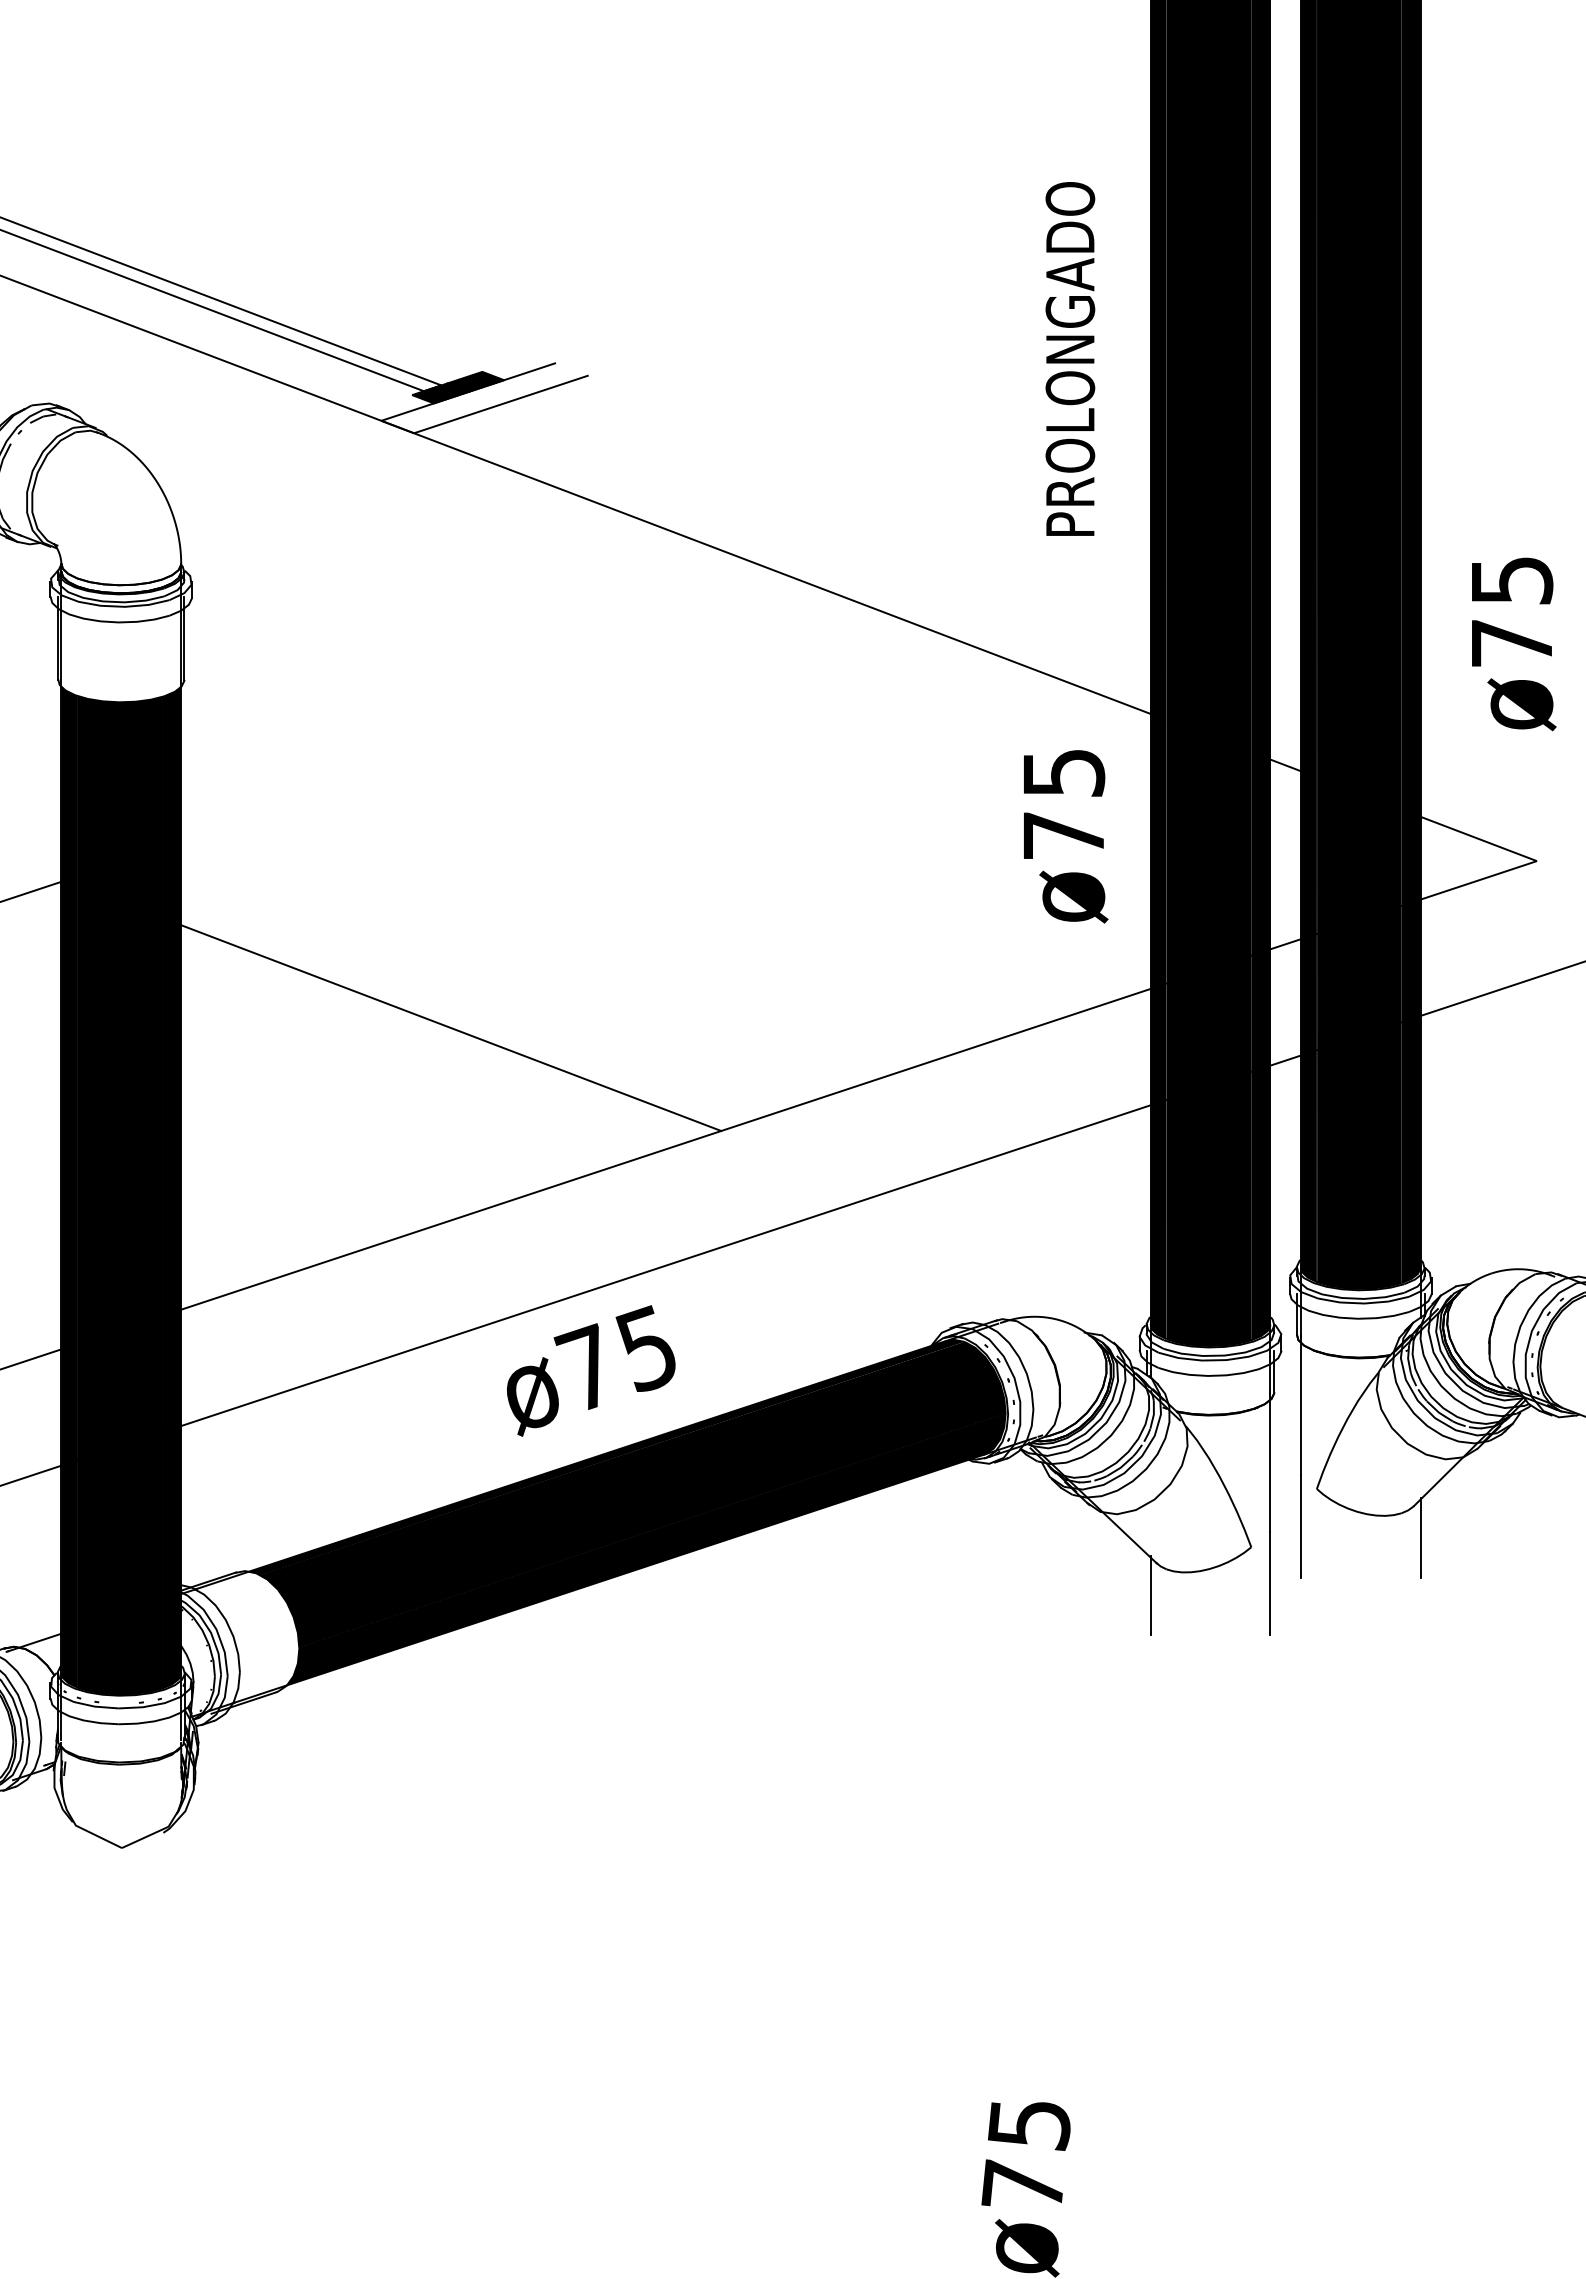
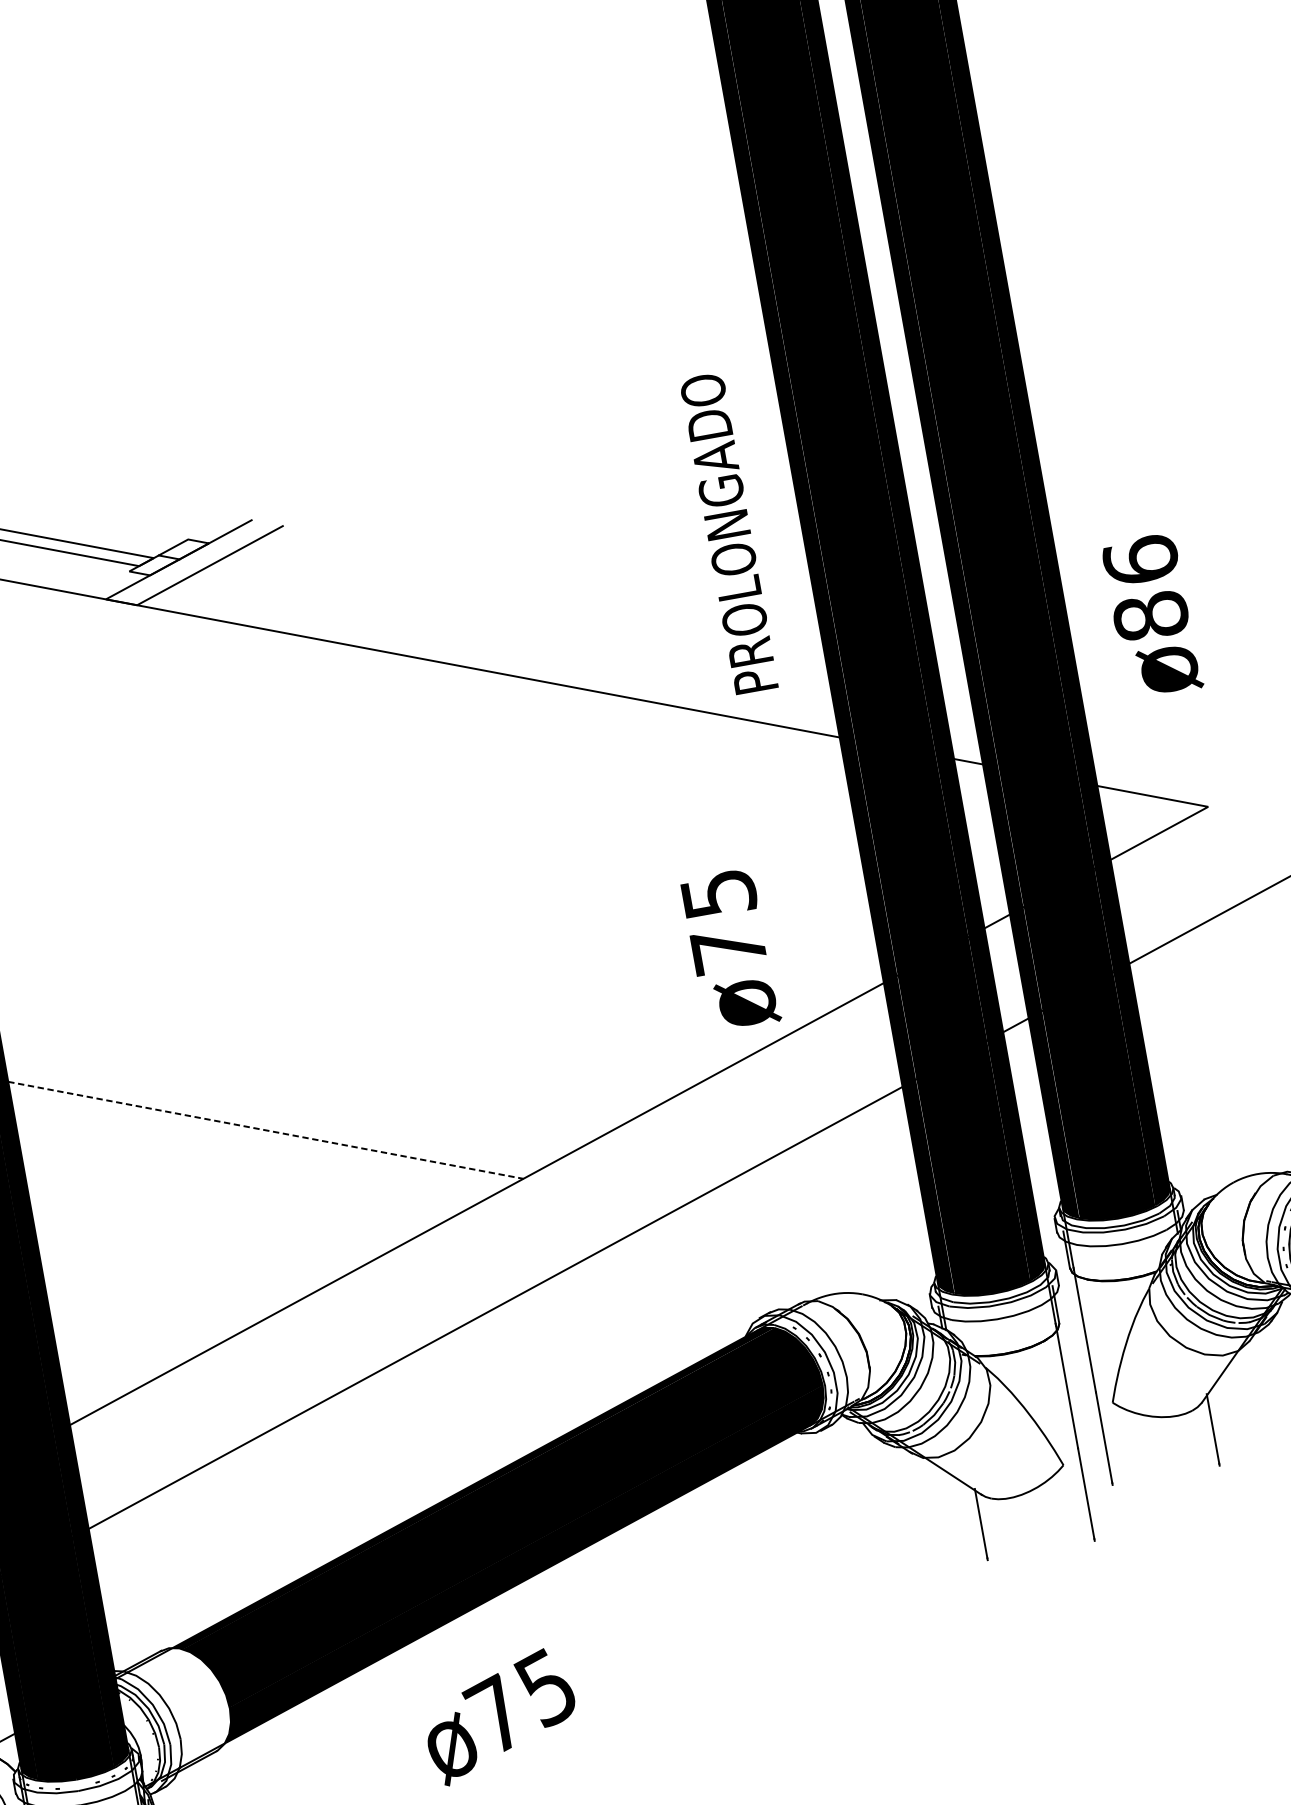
text: (1070, 358) -> (729, 533), moved
fill: (458, 387) -> (169, 557), removed
text: (1511, 611) -> (1145, 588), ø75 -> ø86
text: (1066, 836) -> (731, 950), moved
line: (451, 1028) -> (266, 1130), solid -> dashed
text: (591, 1370) -> (500, 1716), moved

